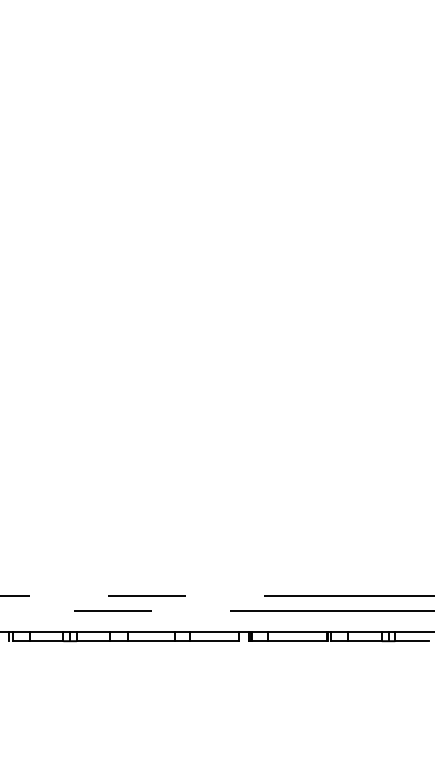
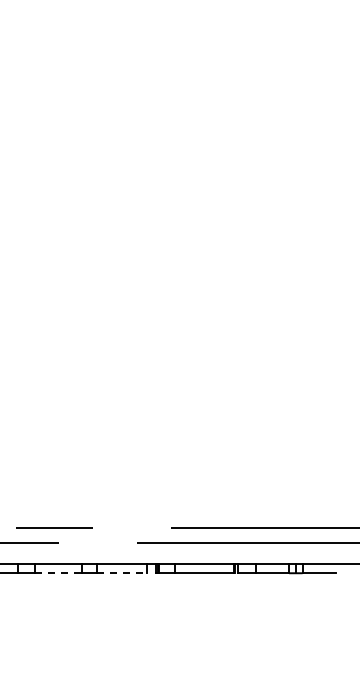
line: (151, 641) -> (58, 573), solid -> dashed
line: (214, 641) -> (121, 573), solid -> dashed

